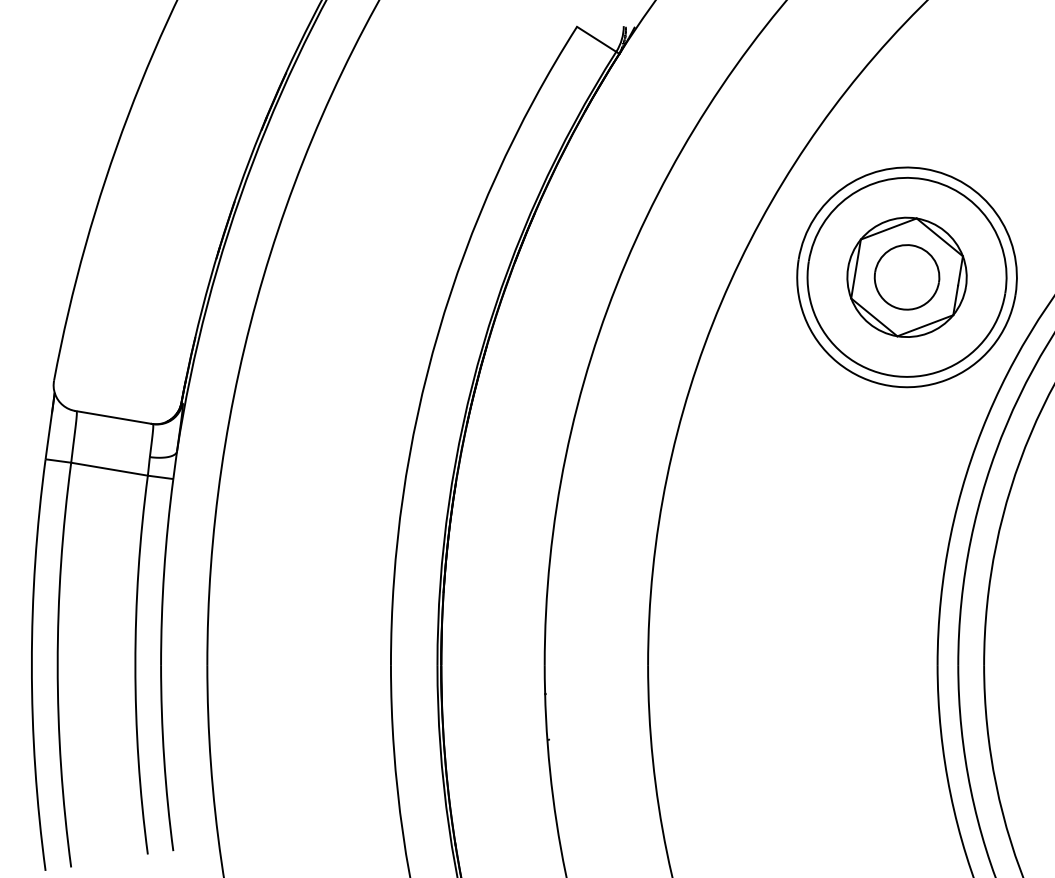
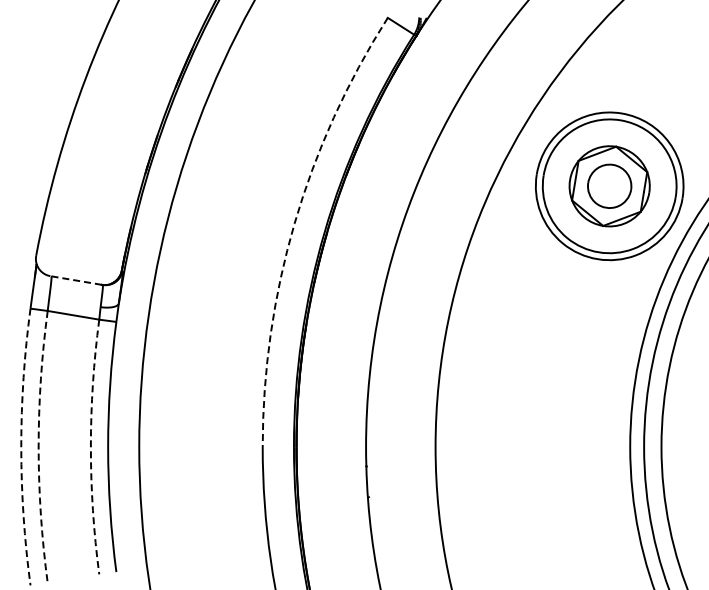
arc: (438, 332) -> (294, 223), solid -> dashed
line: (112, 417) -> (75, 280), solid -> dashed
arc: (32, 665) -> (21, 447), solid -> dashed
arc: (57, 665) -> (38, 447), solid -> dashed
arc: (134, 665) -> (90, 447), solid -> dashed

